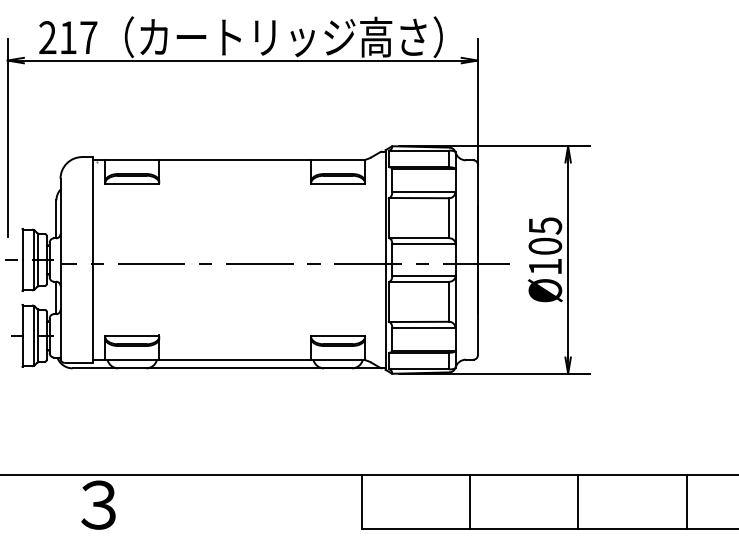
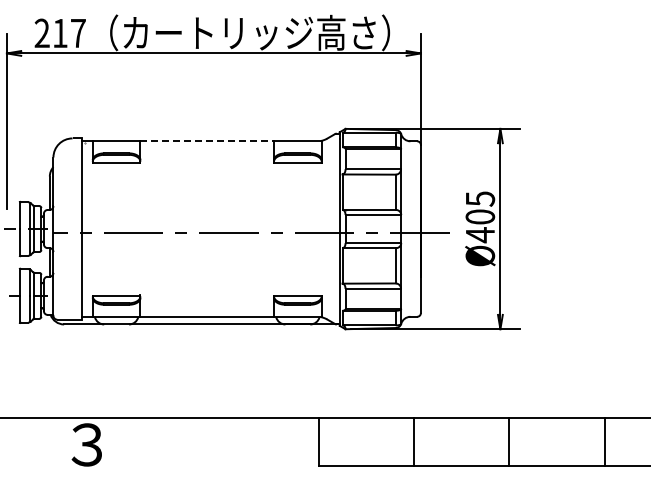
line: (235, 160) -> (207, 141), solid -> dashed
text: (545, 267) -> (480, 235), Ø105 -> Ø405

